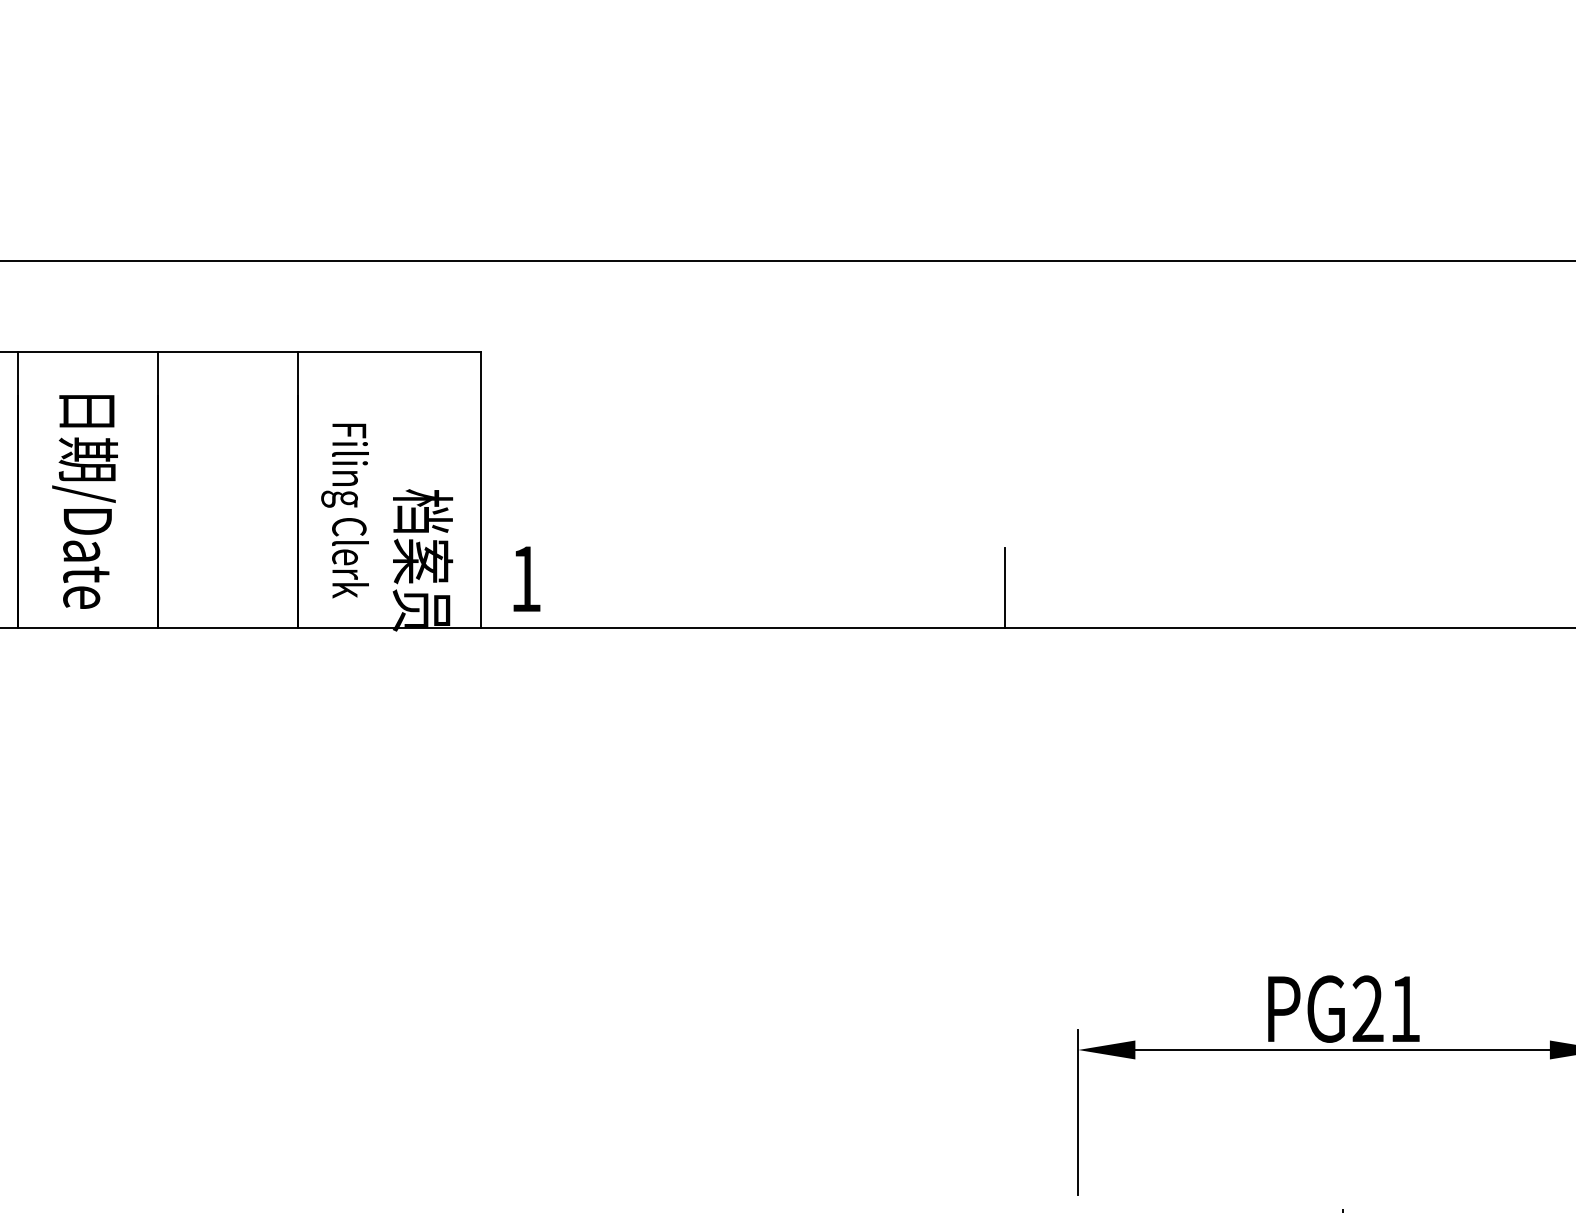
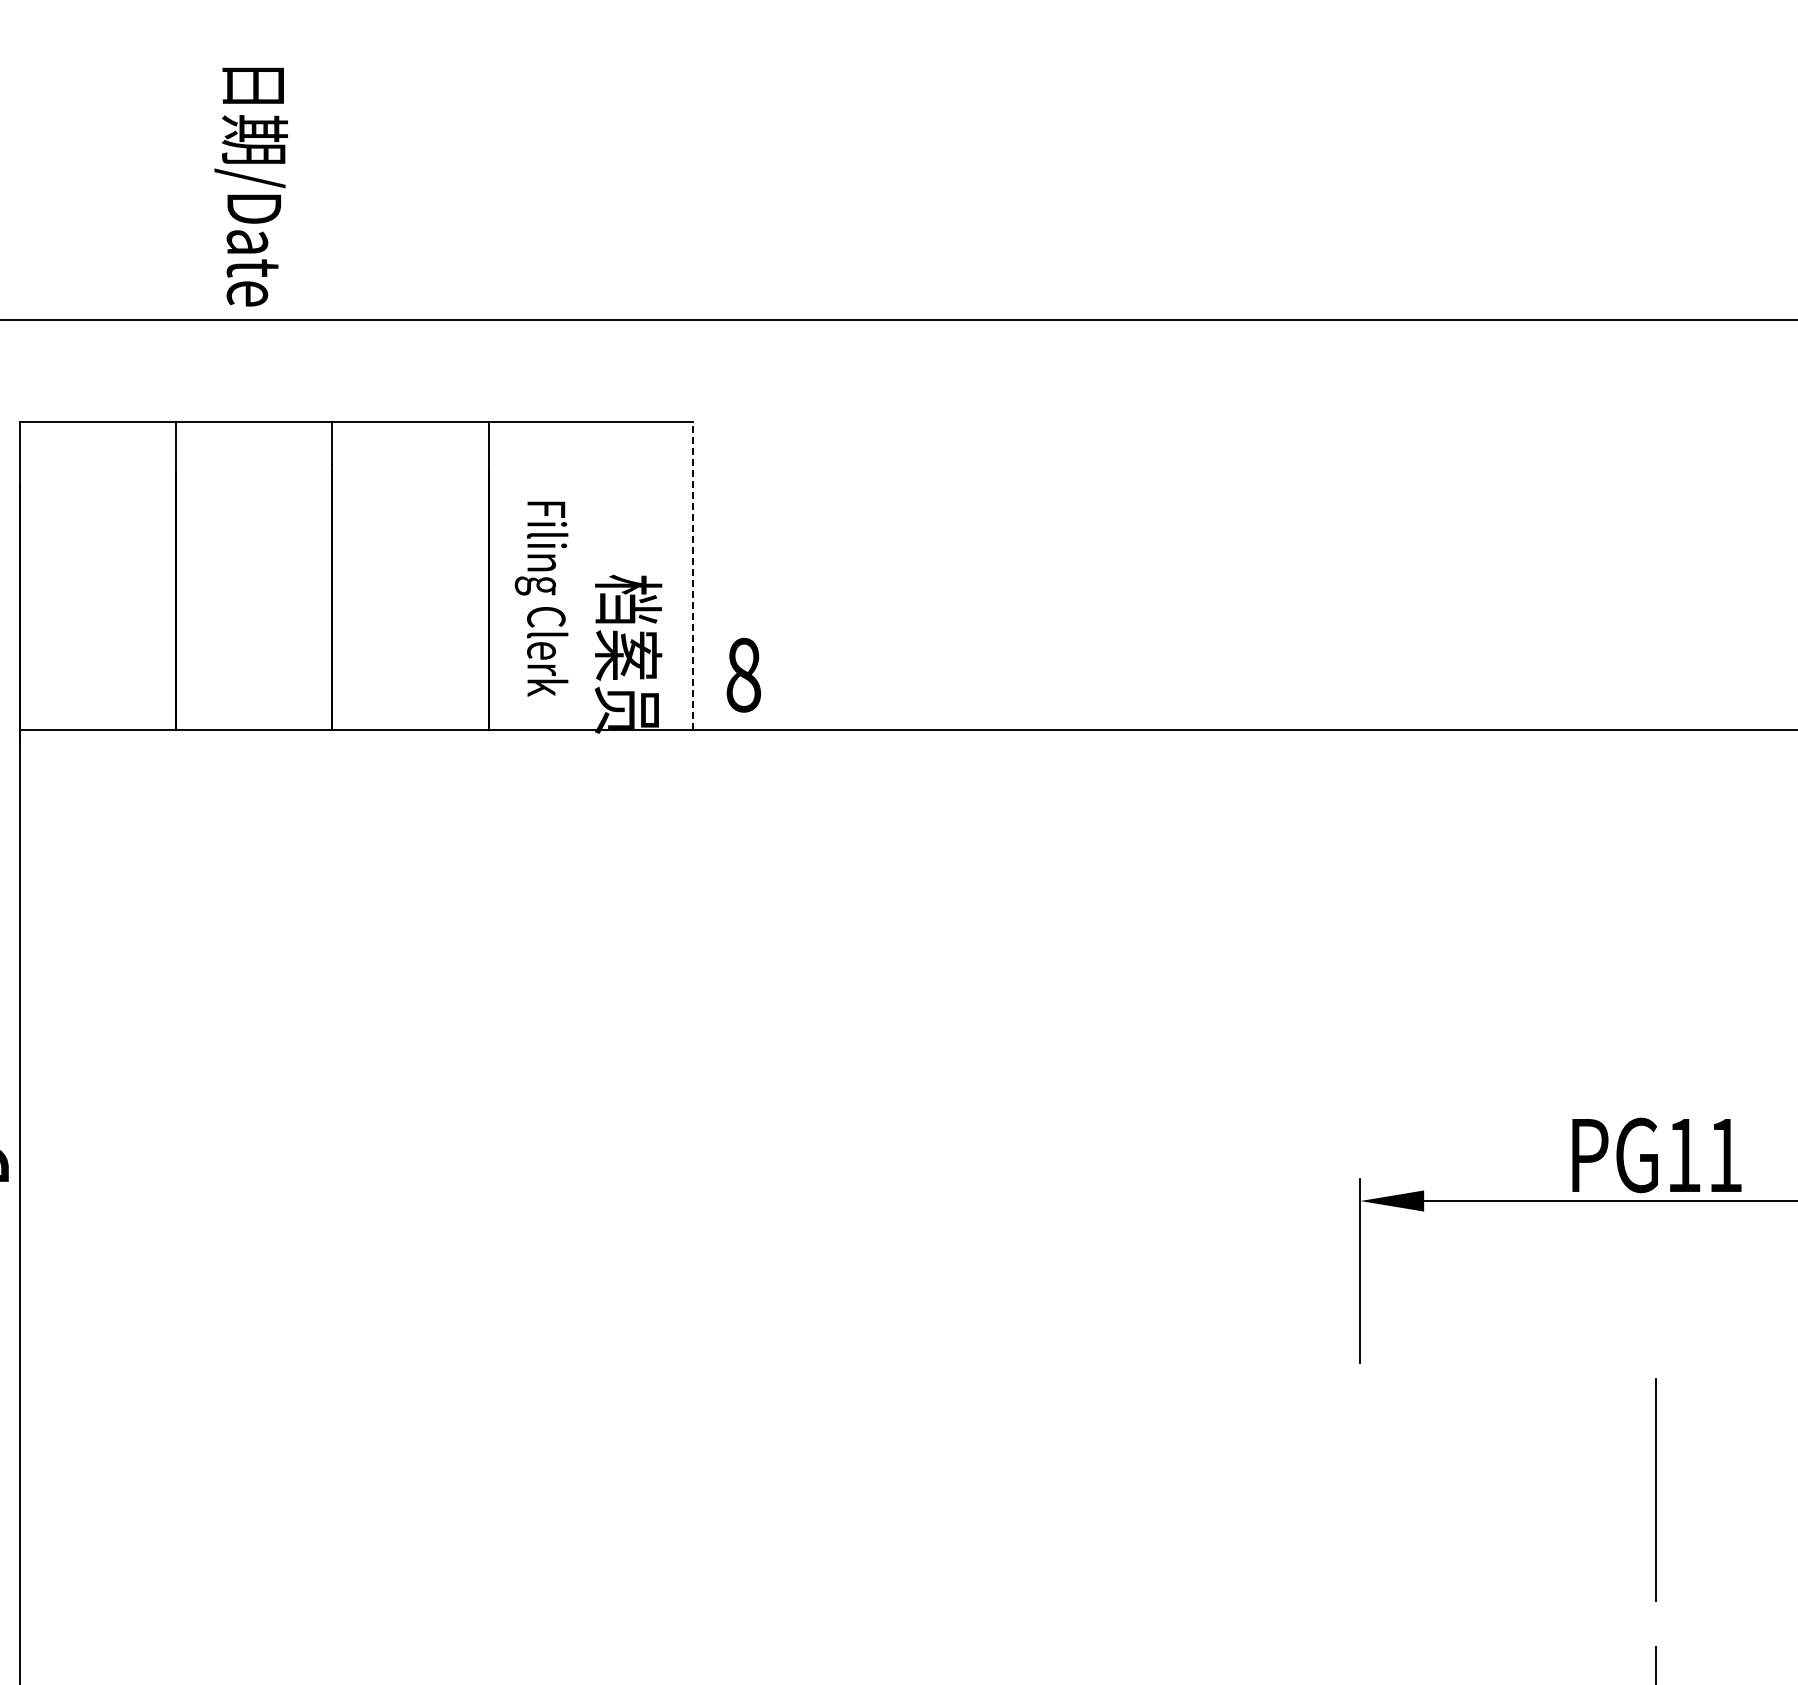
line: (481, 489) -> (693, 575), solid -> dashed
text: (84, 501) -> (250, 186), moved
text: (525, 578) -> (743, 674), 1 -> 8
line: (1004, 587) -> (1278, 684), removed
text: (1367, 1008) -> (1683, 1154), PG21 -> PG11

